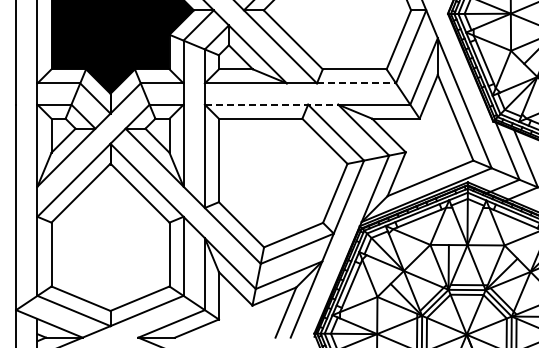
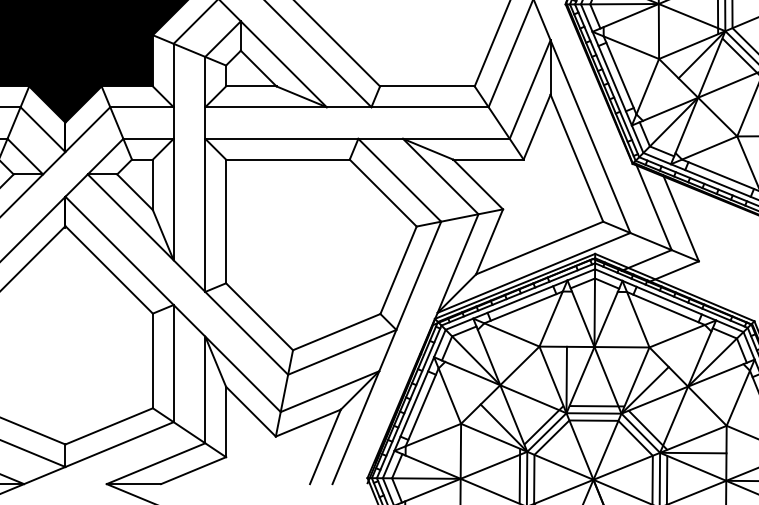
line: (356, 83) -> (430, 107), dashed -> solid
line: (271, 104) -> (304, 138), dashed -> solid

